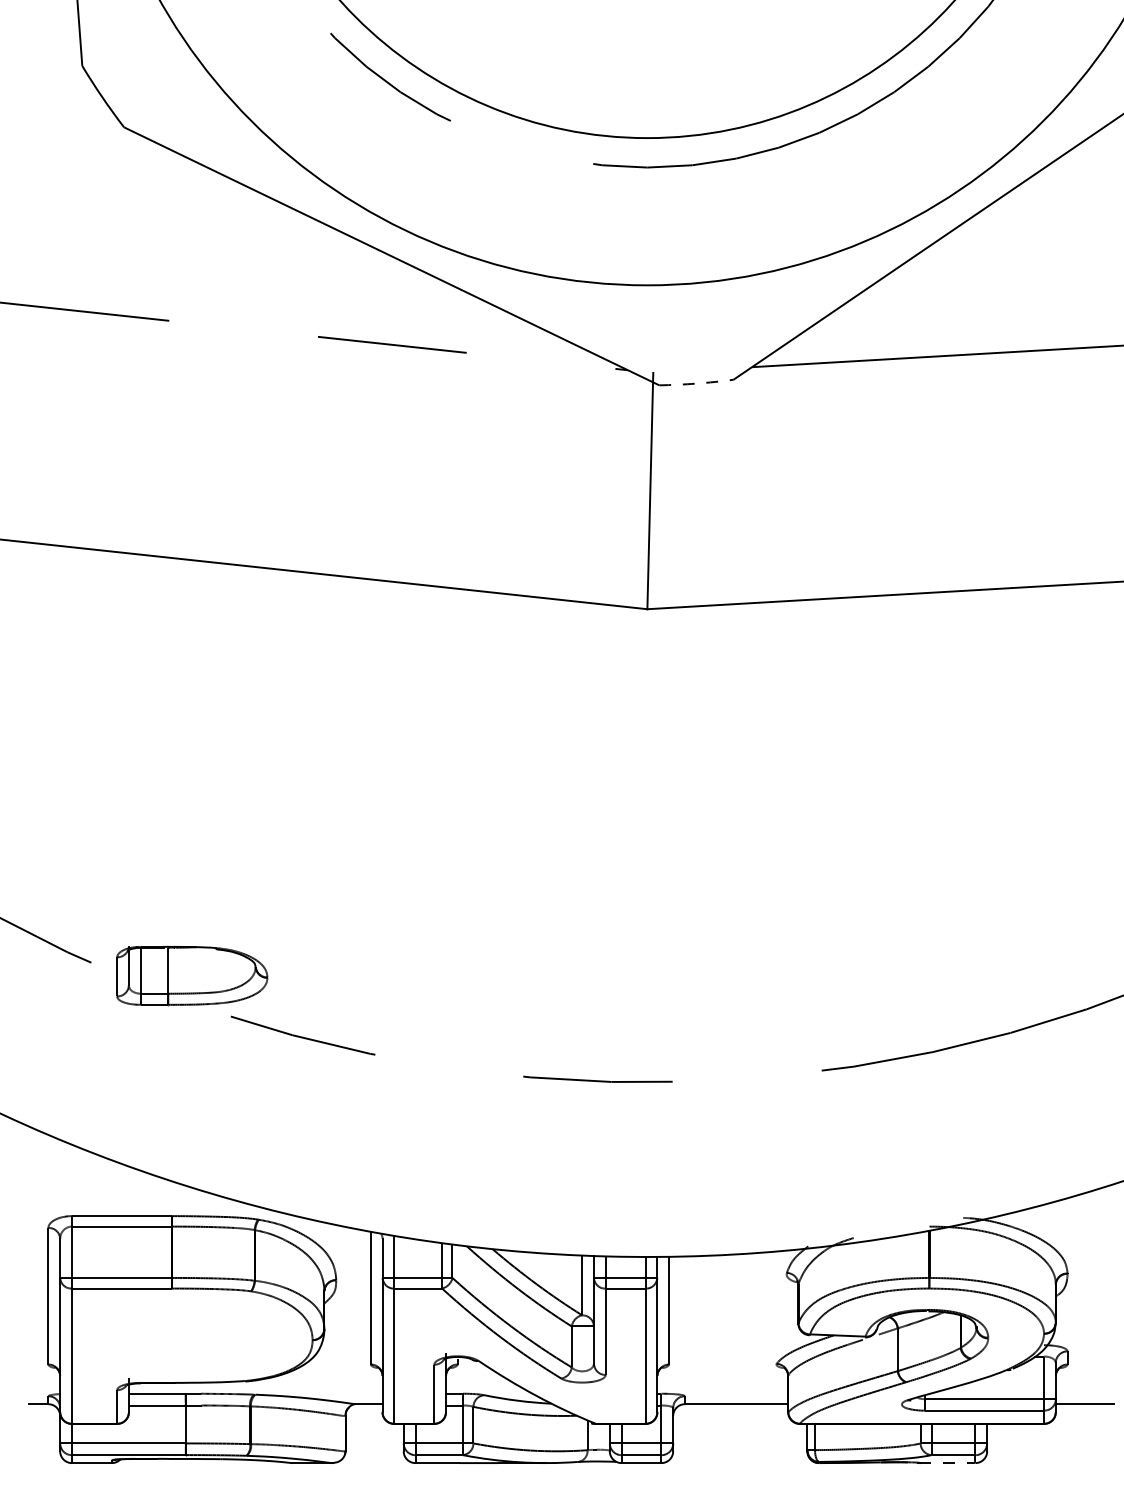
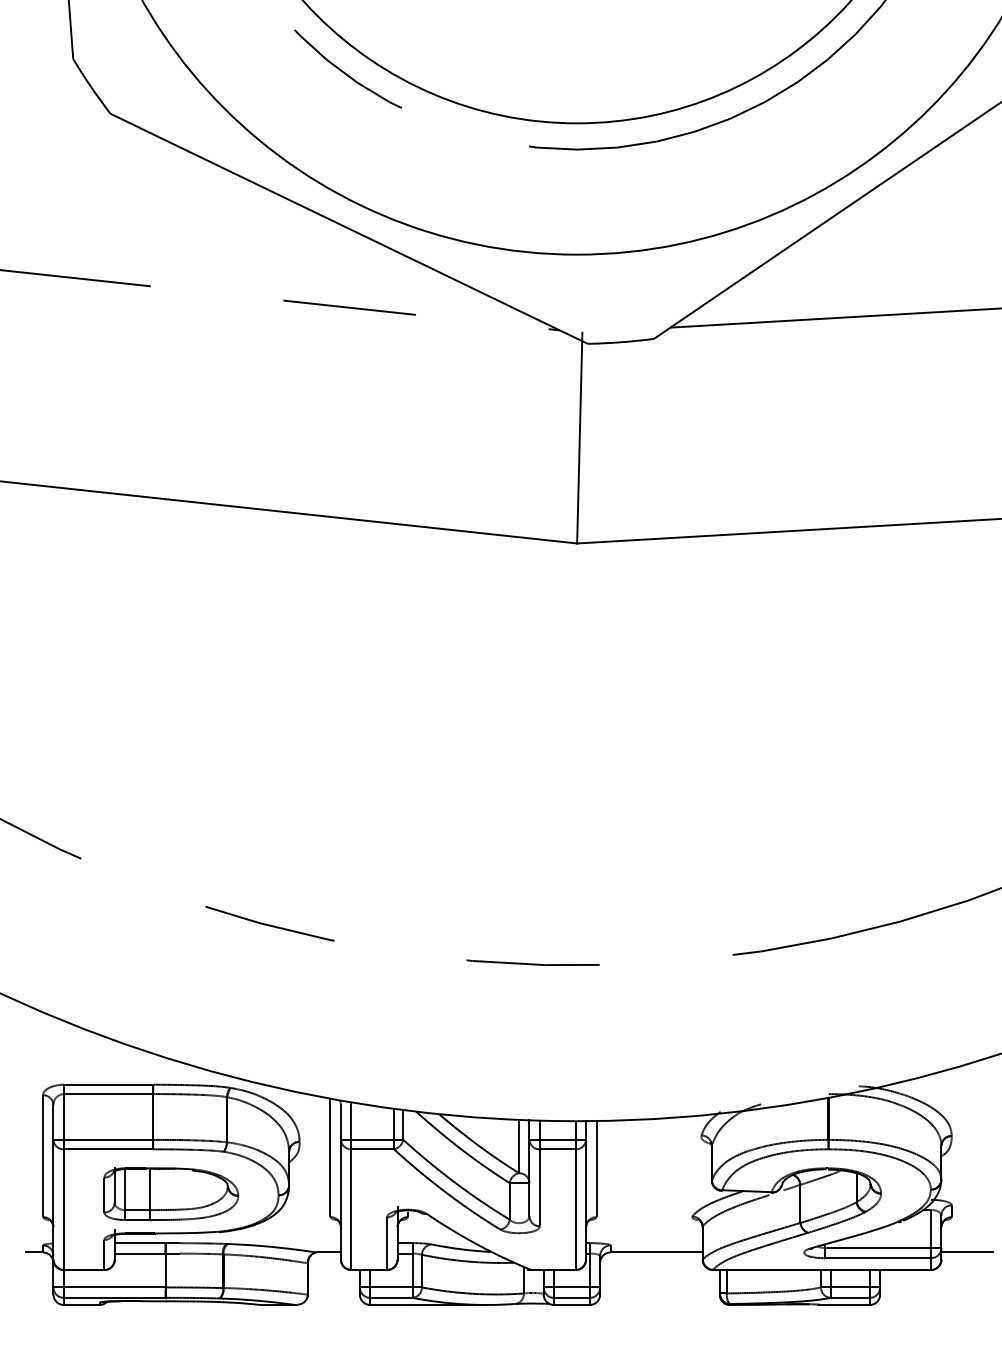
arc: (696, 383) -> (620, 342), dashed -> solid
part: (192, 976) -> (171, 1194), moved
line: (947, 1463) -> (844, 1305), dashed -> solid

